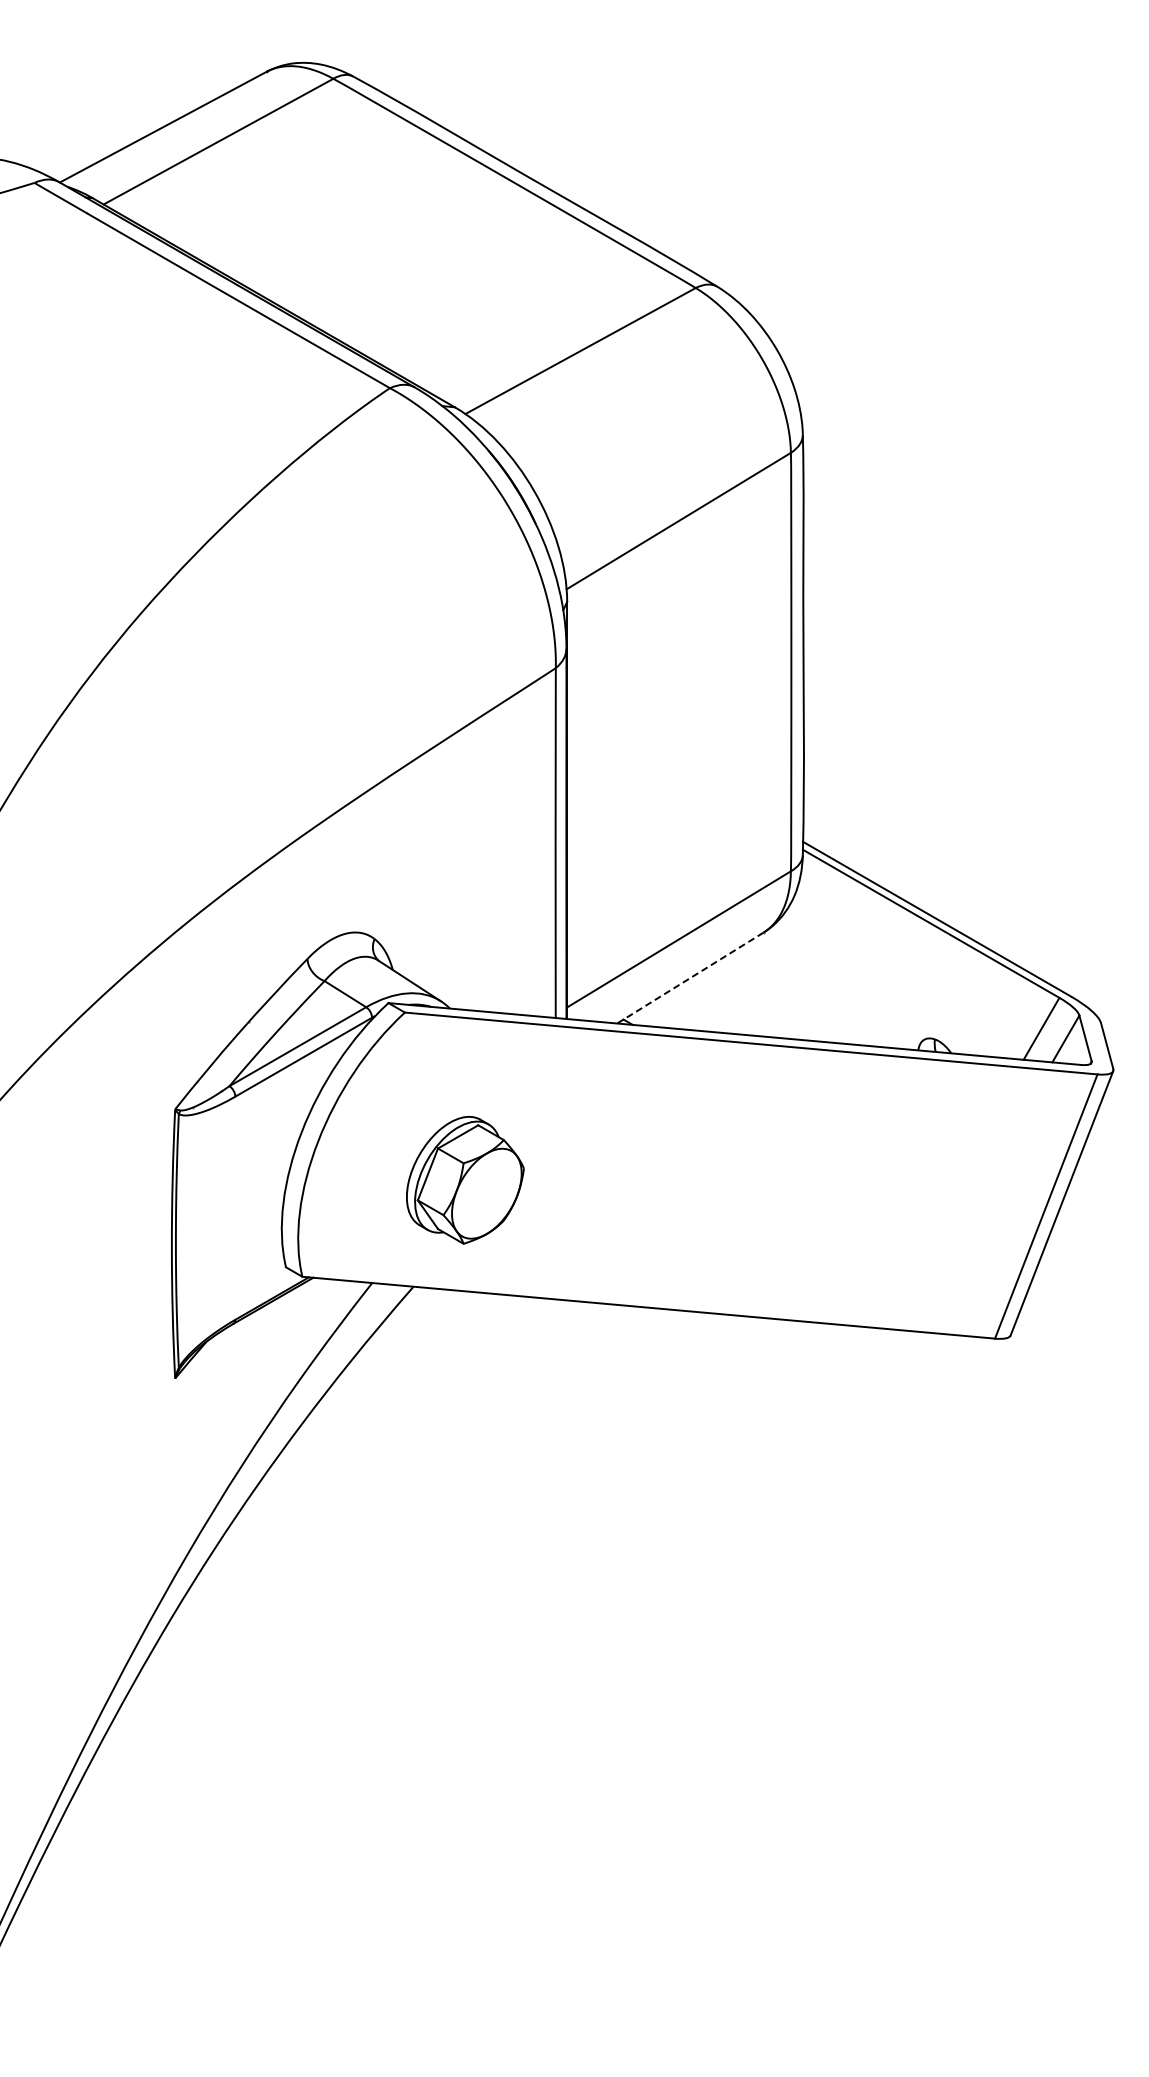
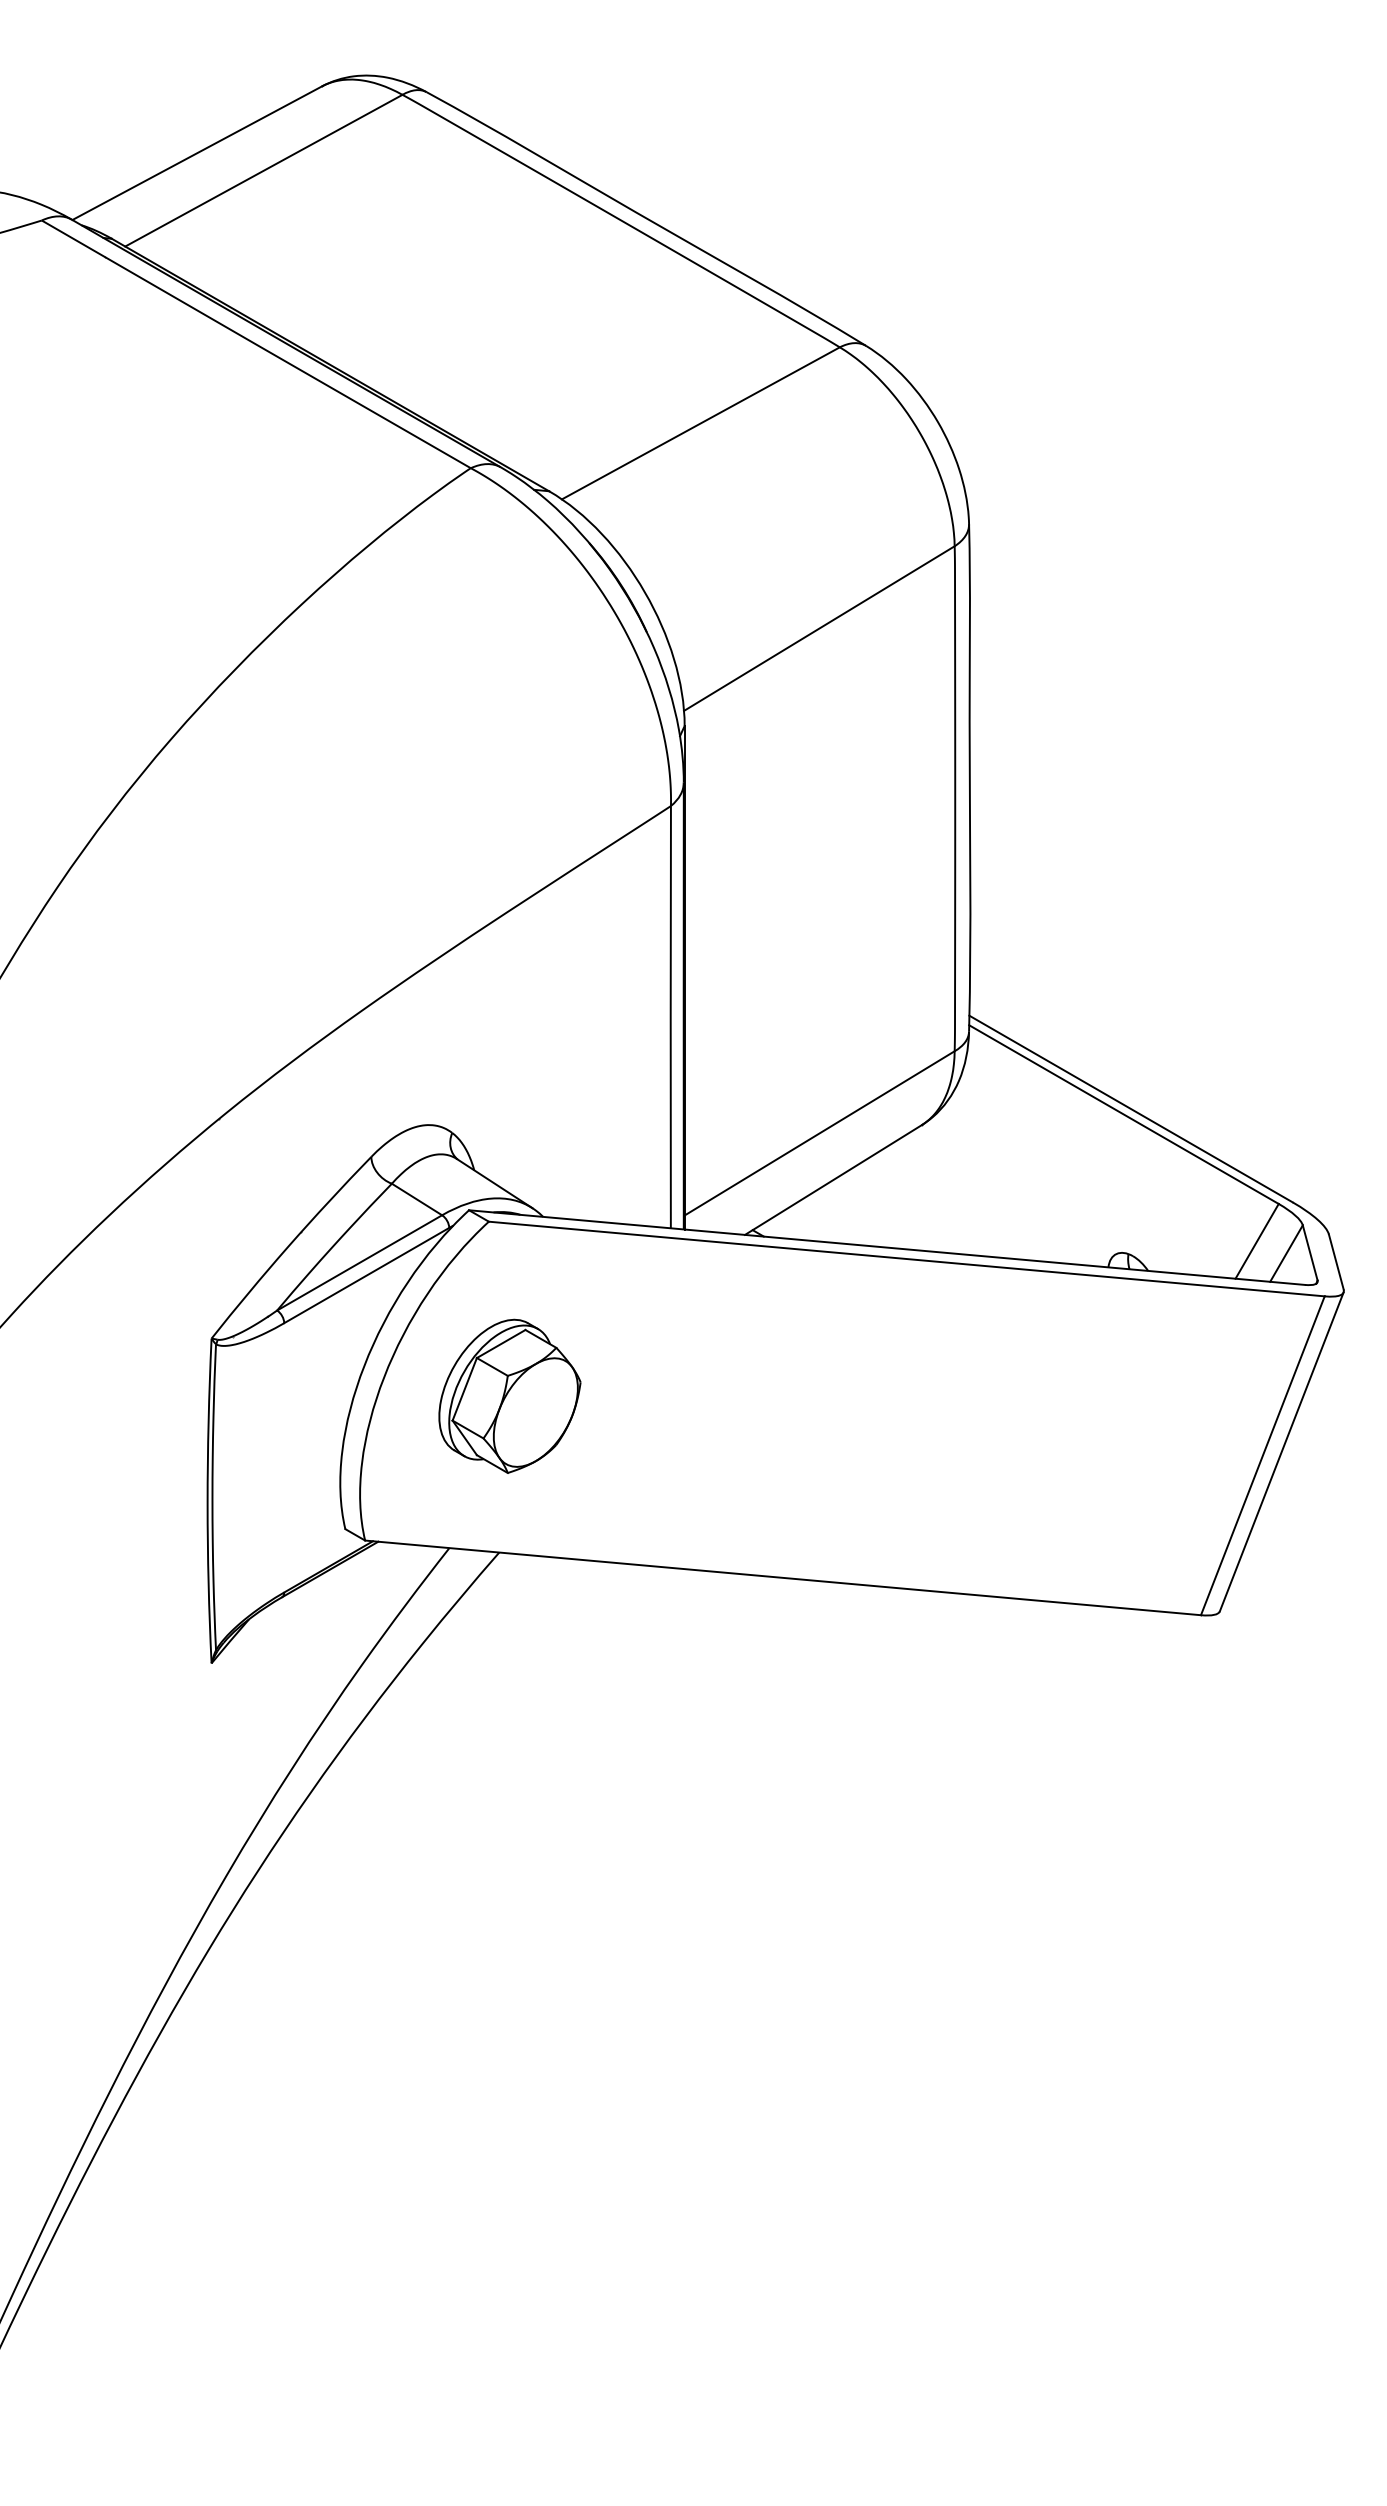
line: (689, 978) -> (832, 1180), dashed -> solid
part: (465, 1180) -> (510, 1396), moved

